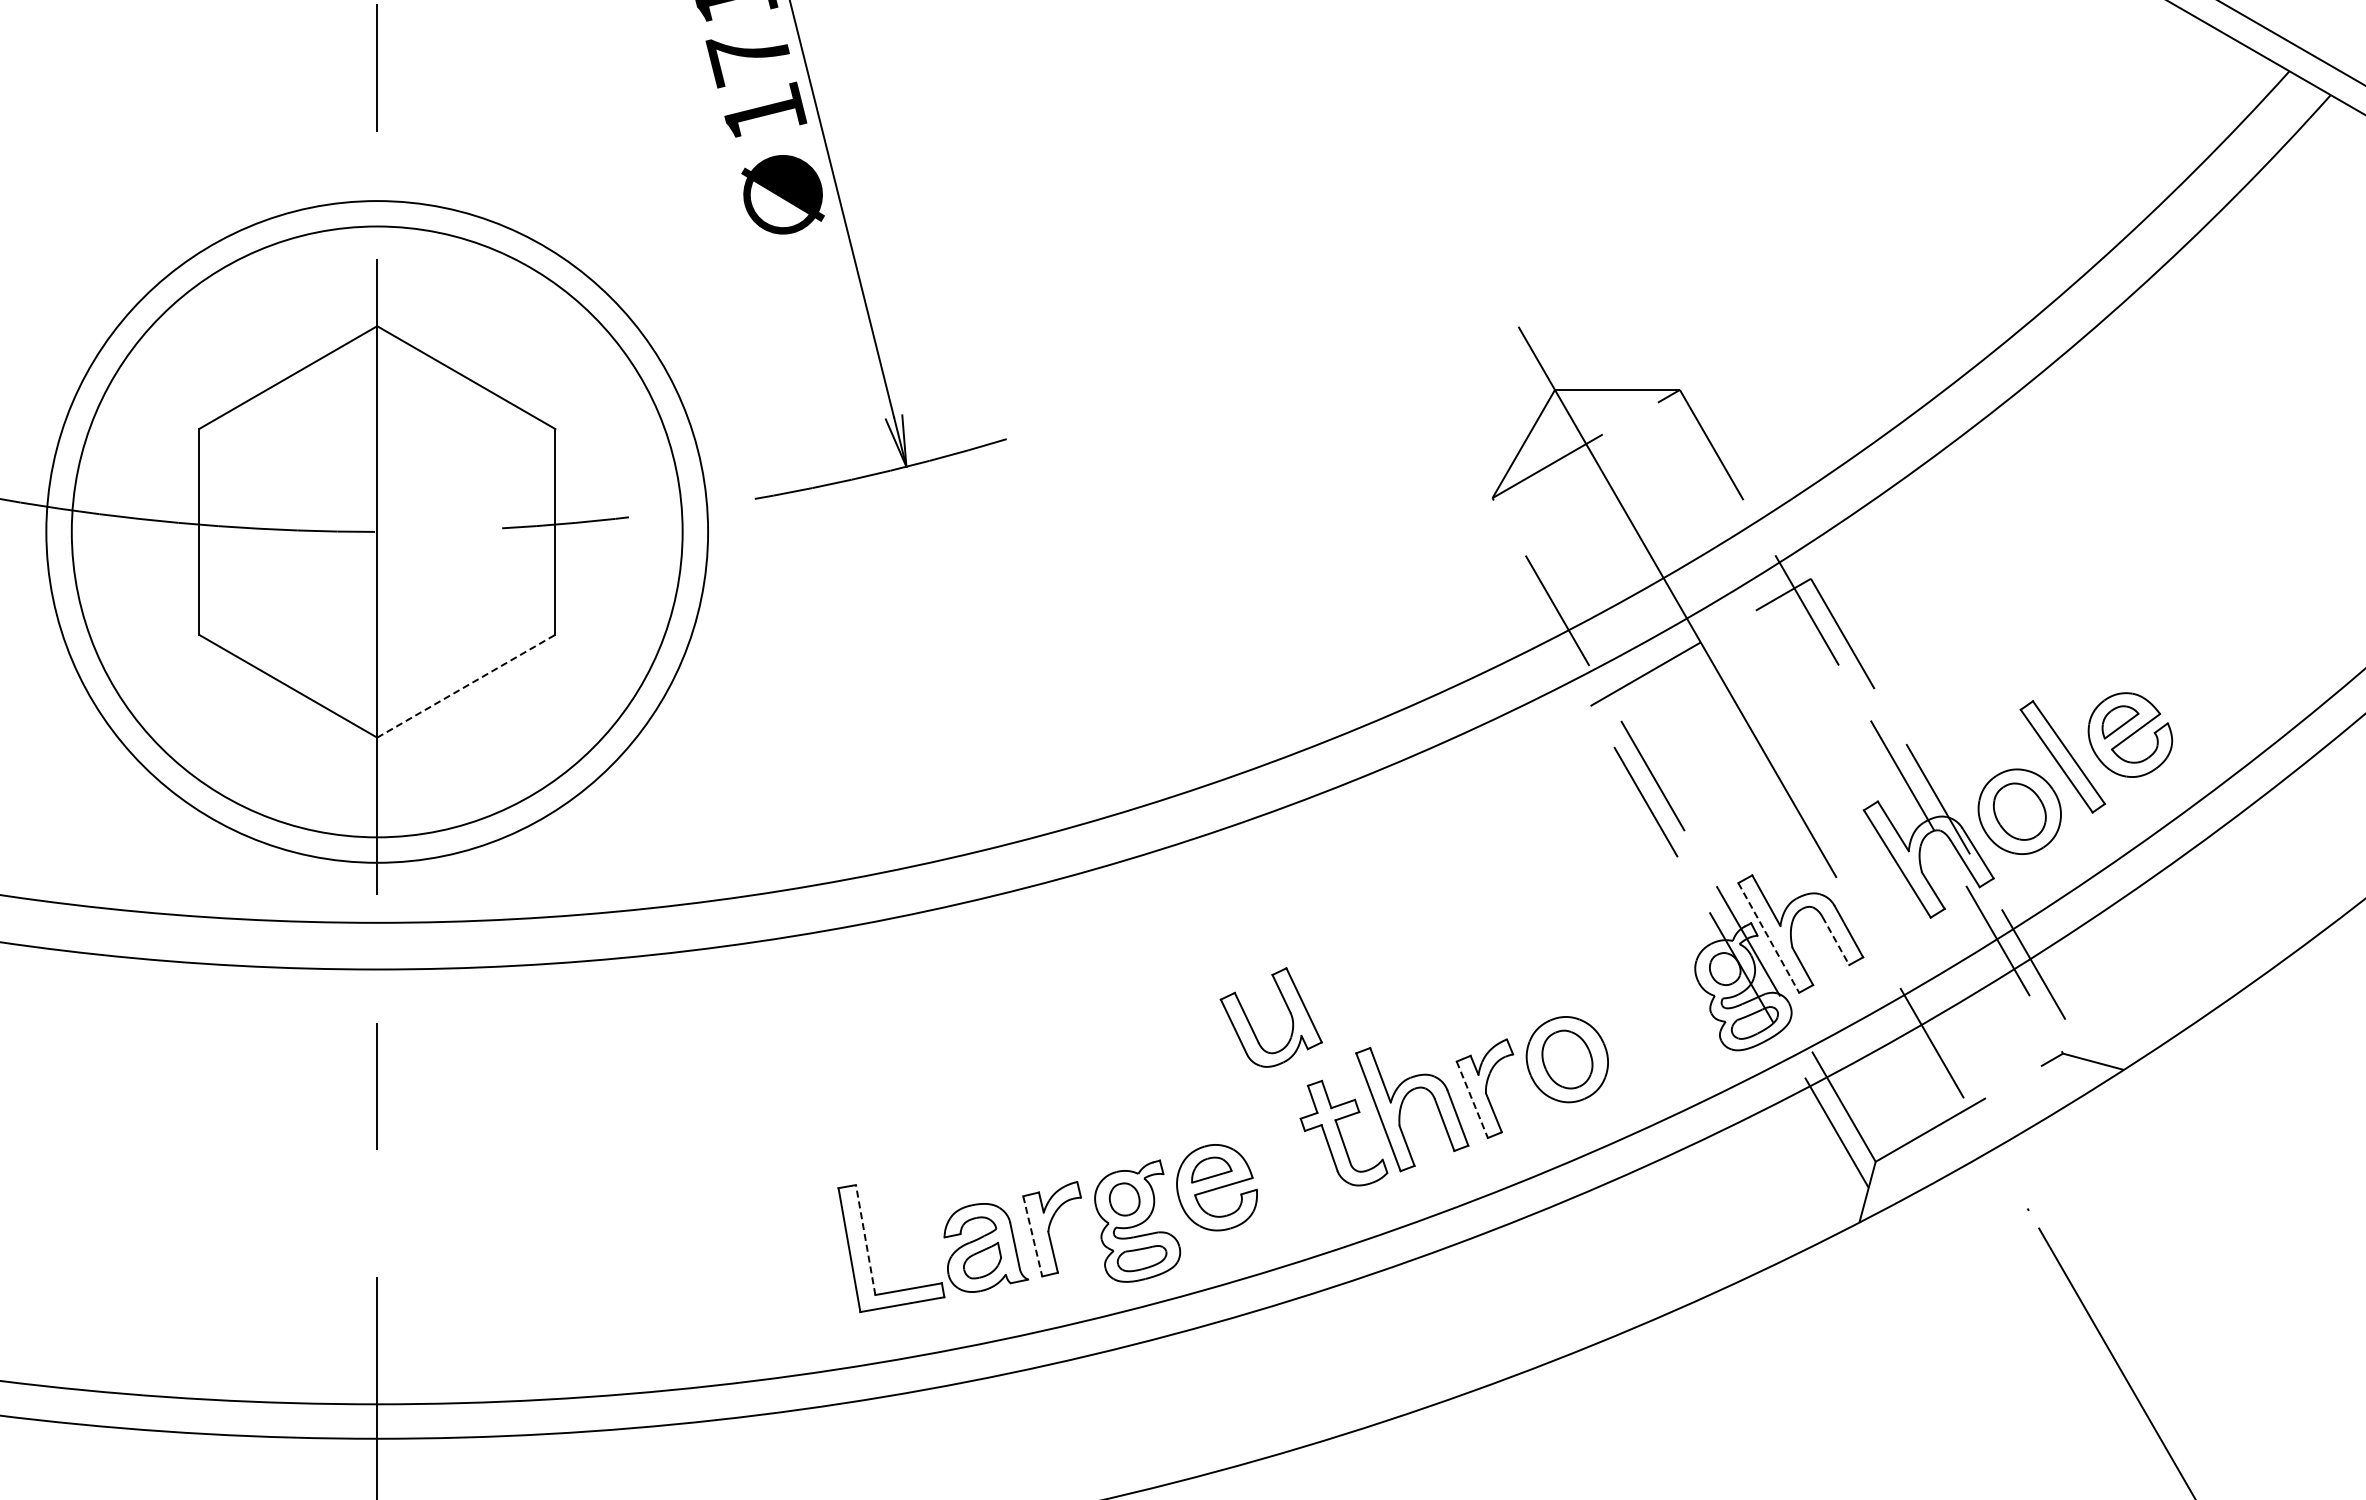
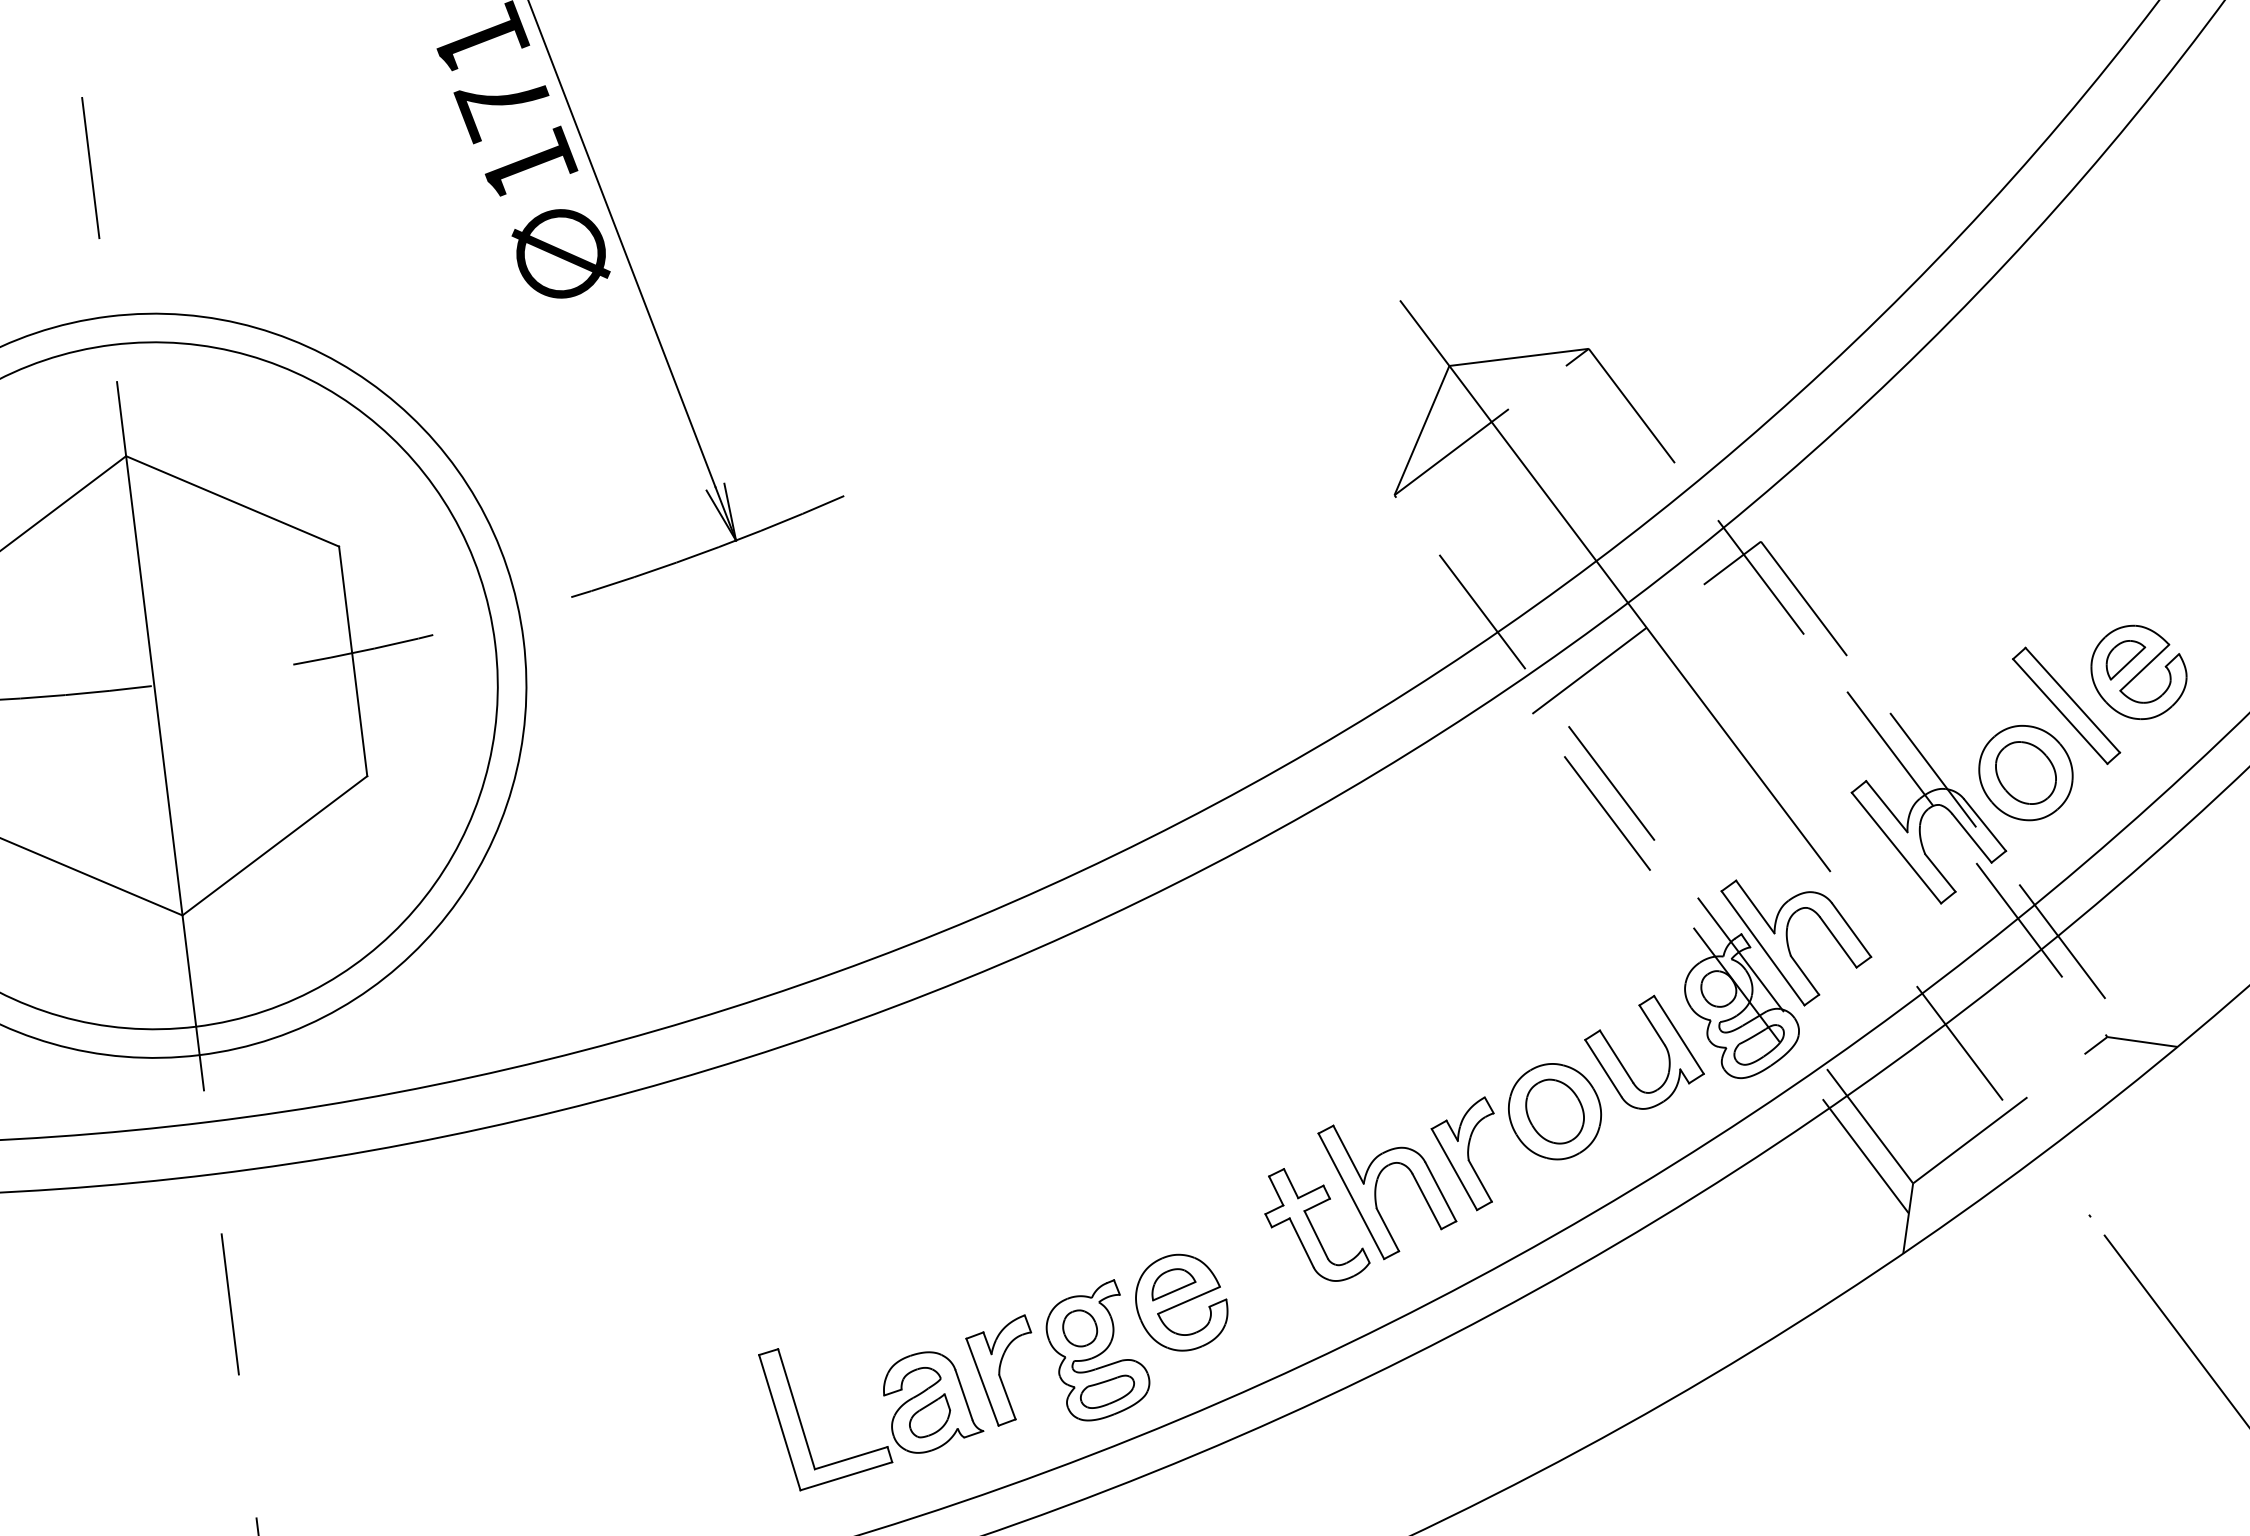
line: (466, 686) -> (275, 846), dashed -> solid
line: (1768, 937) -> (1762, 947), dashed -> solid
line: (1836, 941) -> (1839, 942), dashed -> solid
part: (1288, 1011) -> (1662, 1043), moved
line: (1472, 1100) -> (1454, 1170), dashed -> solid
line: (1032, 1236) -> (982, 1382), dashed -> solid
line: (865, 1240) -> (796, 1409), dashed -> solid

